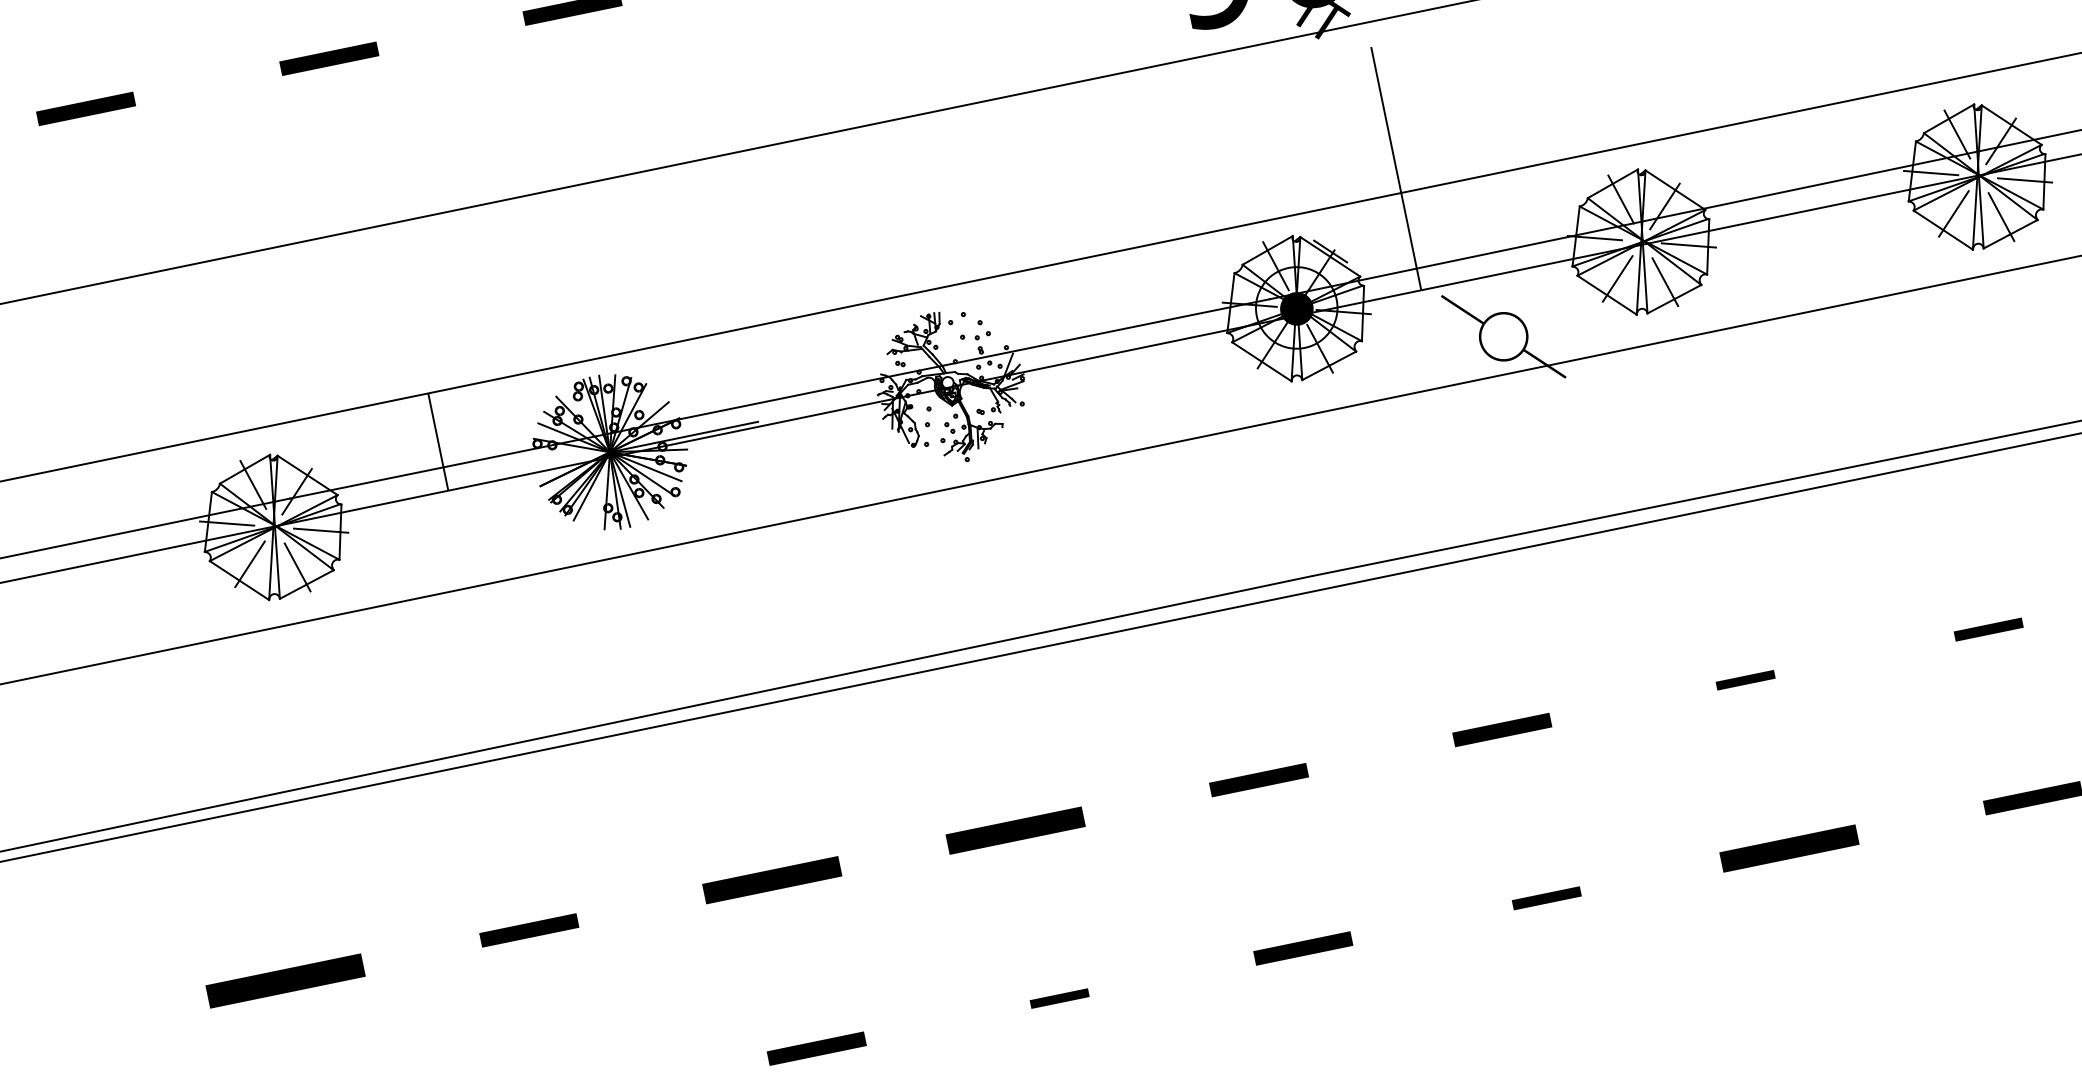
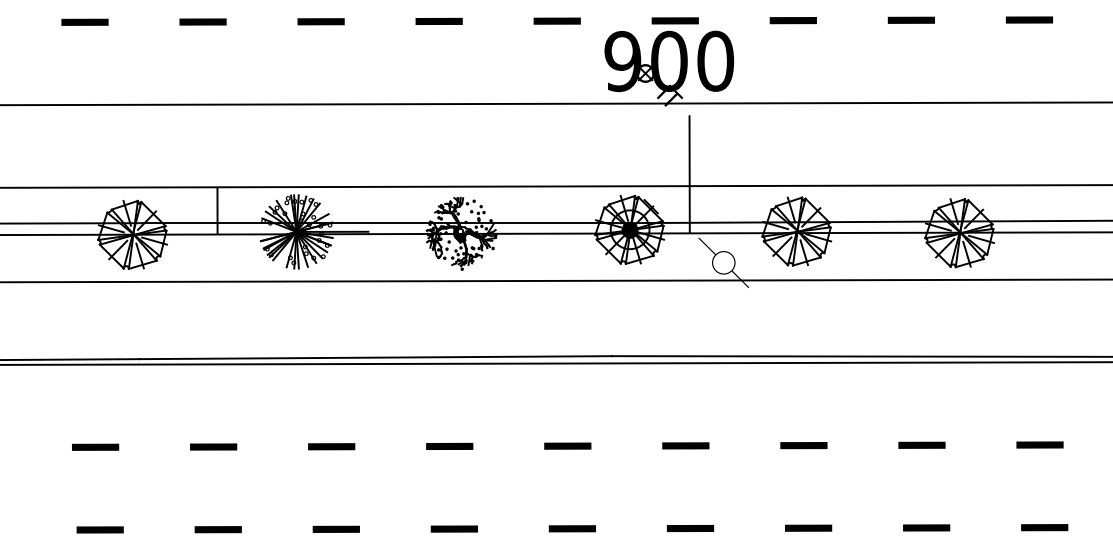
part: (1987, 628) -> (921, 444), size x1.43
part: (1744, 679) -> (803, 445), size x1.67
part: (1014, 828) -> (449, 445), size x0.71
part: (1789, 846) -> (808, 527), size x0.71
part: (772, 879) -> (331, 446), size x0.71
part: (1546, 898) -> (690, 528), size x1.43
part: (285, 978) -> (95, 446), size x0.62
part: (1057, 997) -> (453, 528), size x1.67

